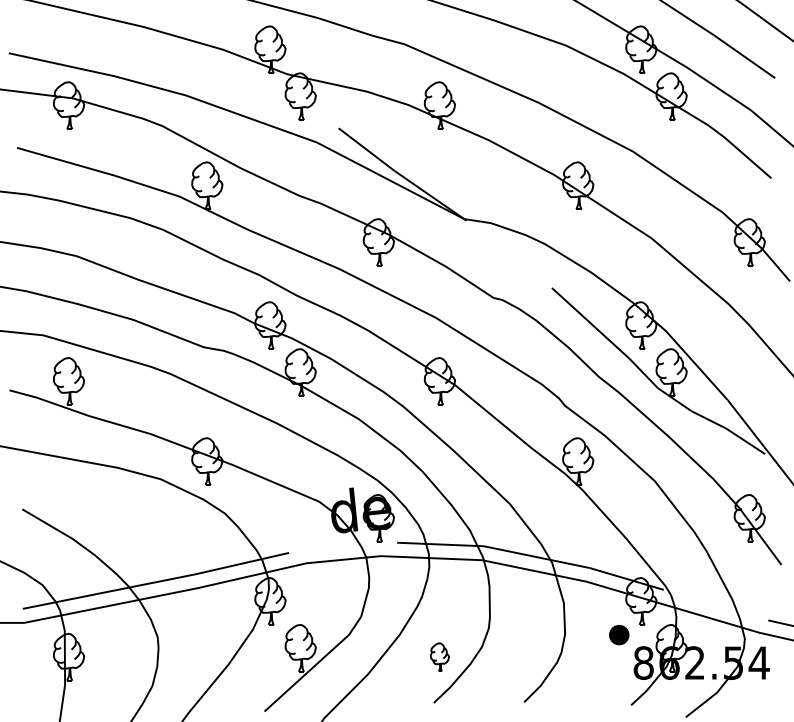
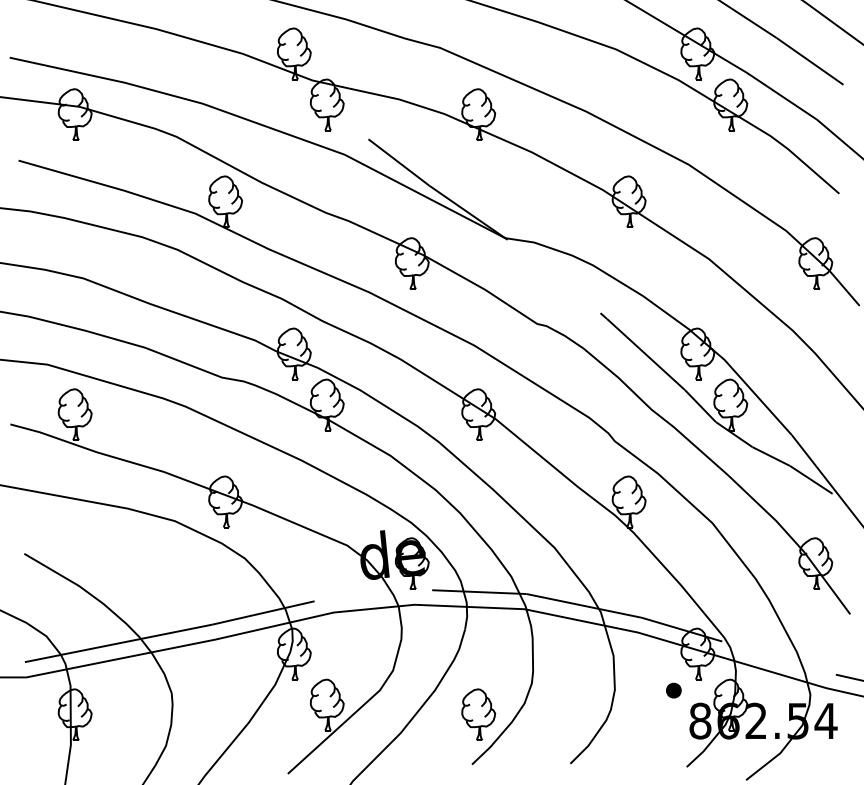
part: (619, 634) -> (674, 690), size x0.71
part: (439, 657) -> (478, 715), size x1.67

